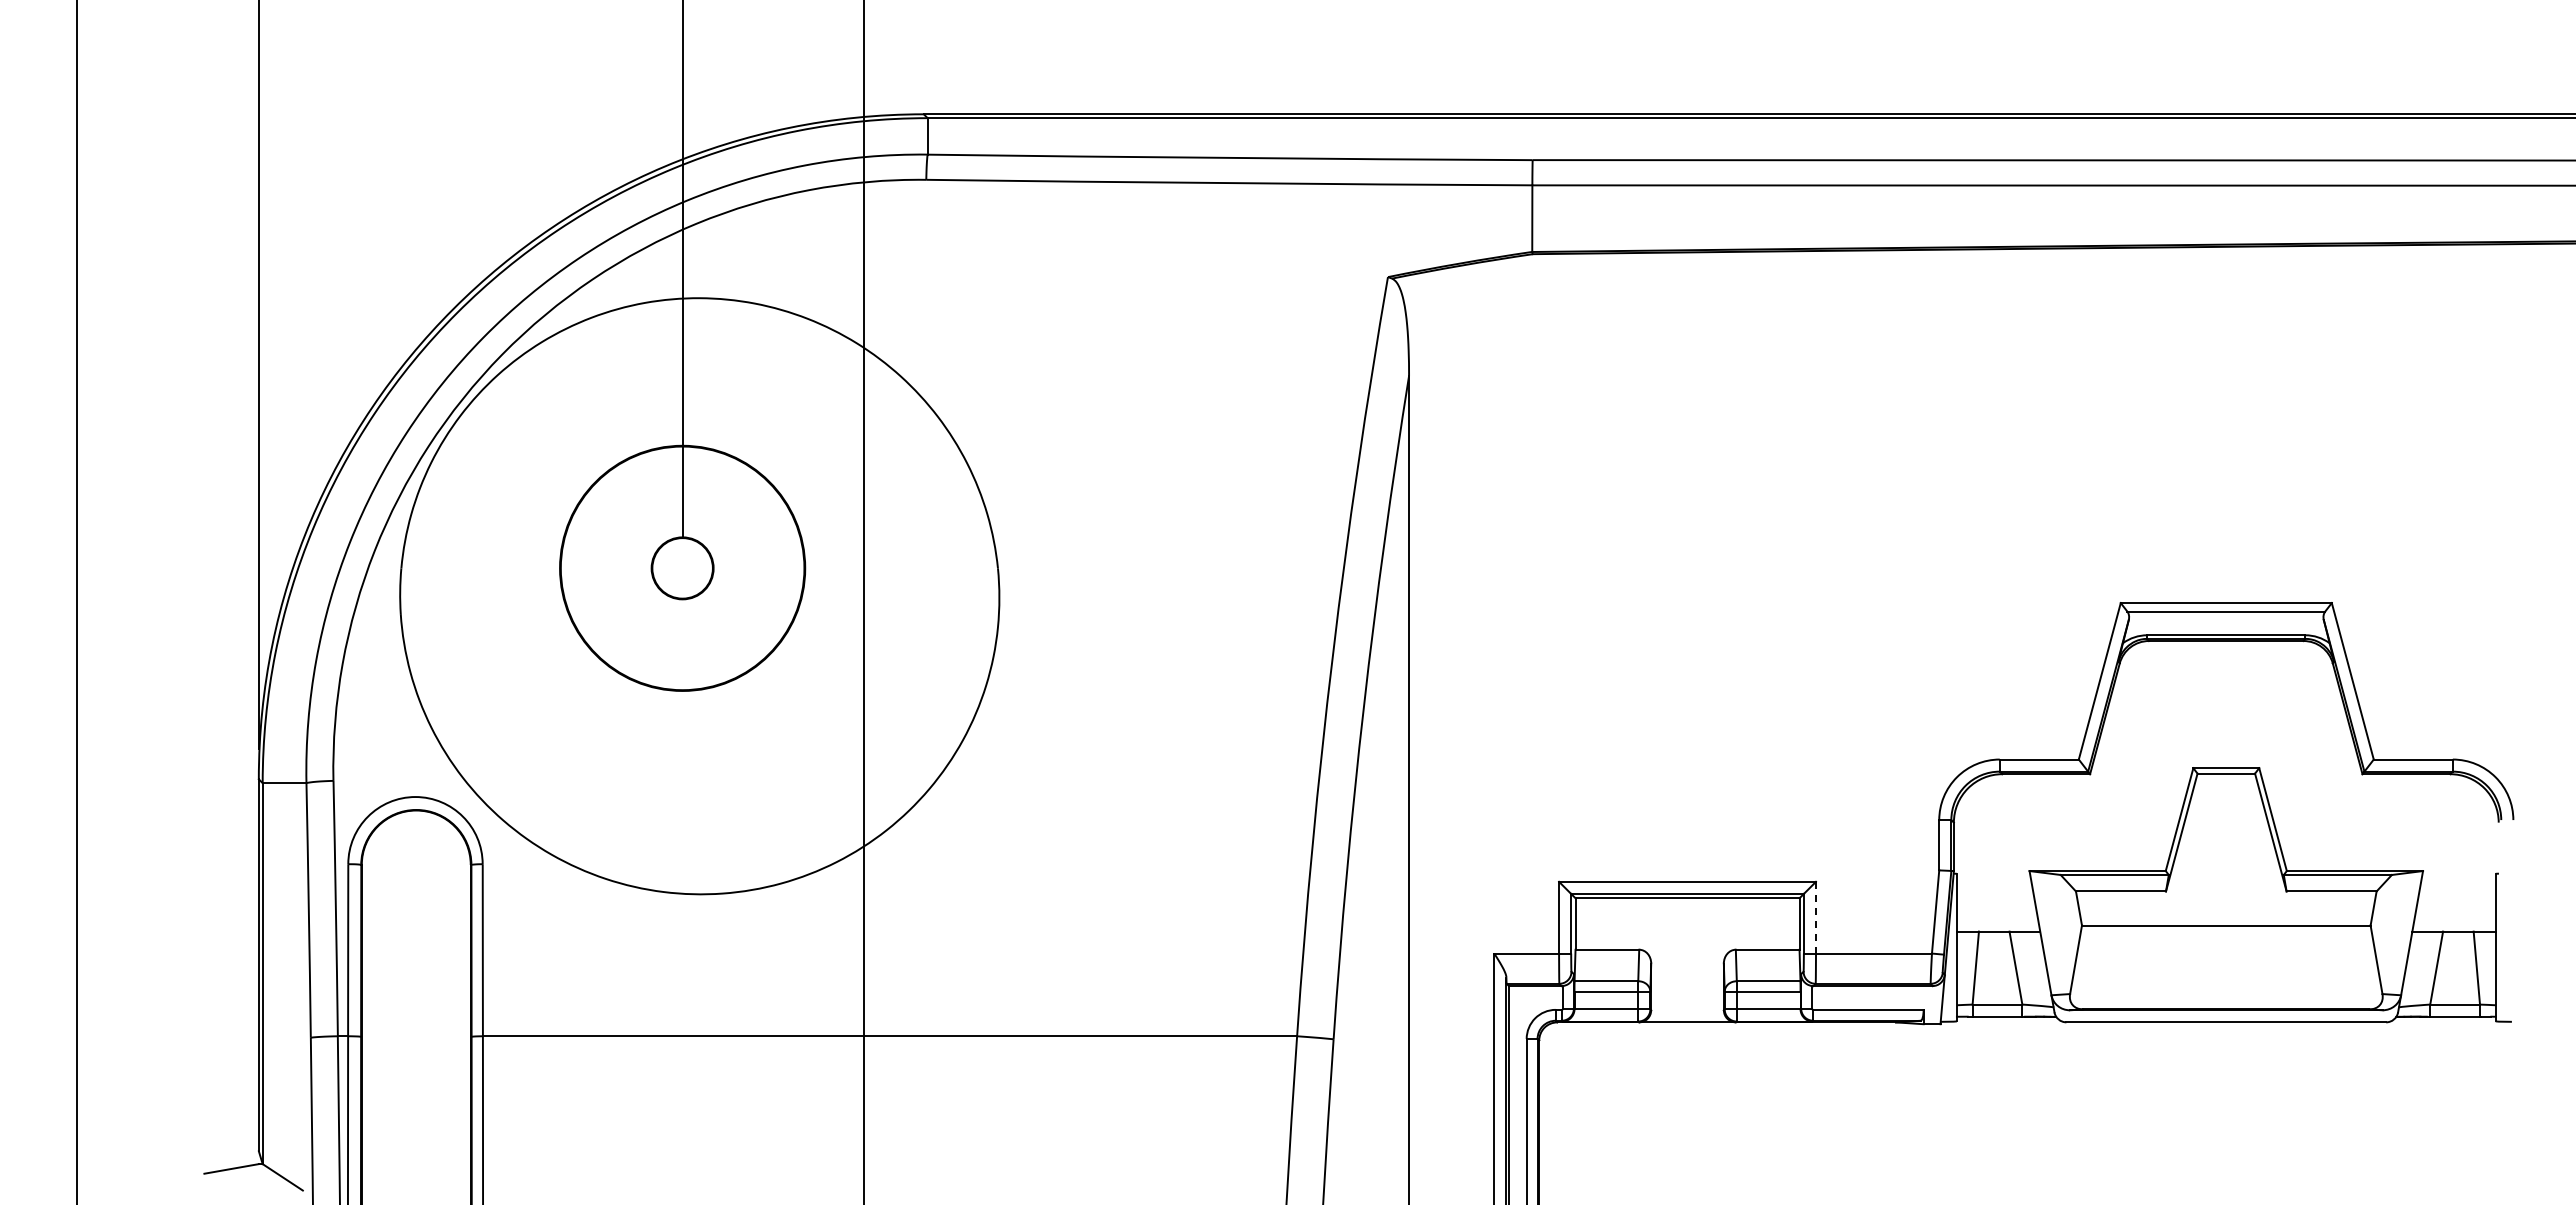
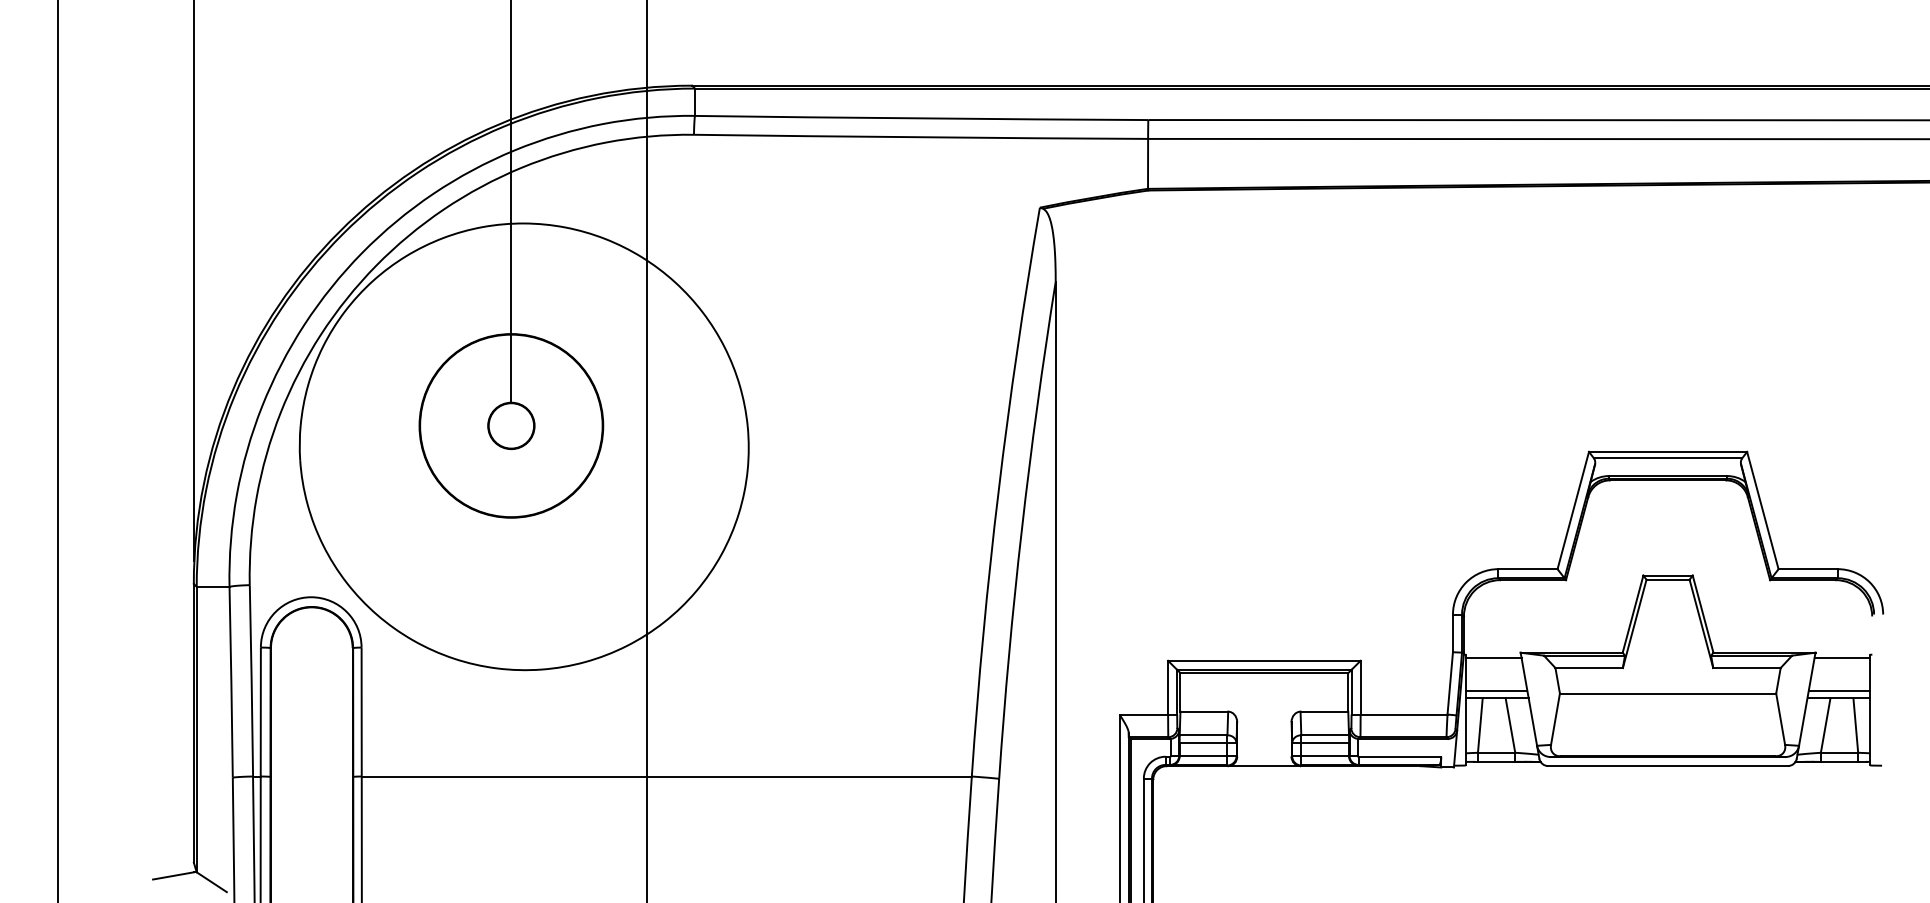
line: (1993, 877) -> (1493, 657), added
line: (2458, 877) -> (1842, 657), added
line: (1815, 917) -> (1360, 687), dashed -> solid
line: (1997, 922) -> (1496, 691), added
line: (2454, 922) -> (1839, 691), added

